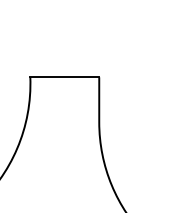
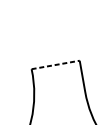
line: (65, 77) -> (56, 64), solid -> dashed

